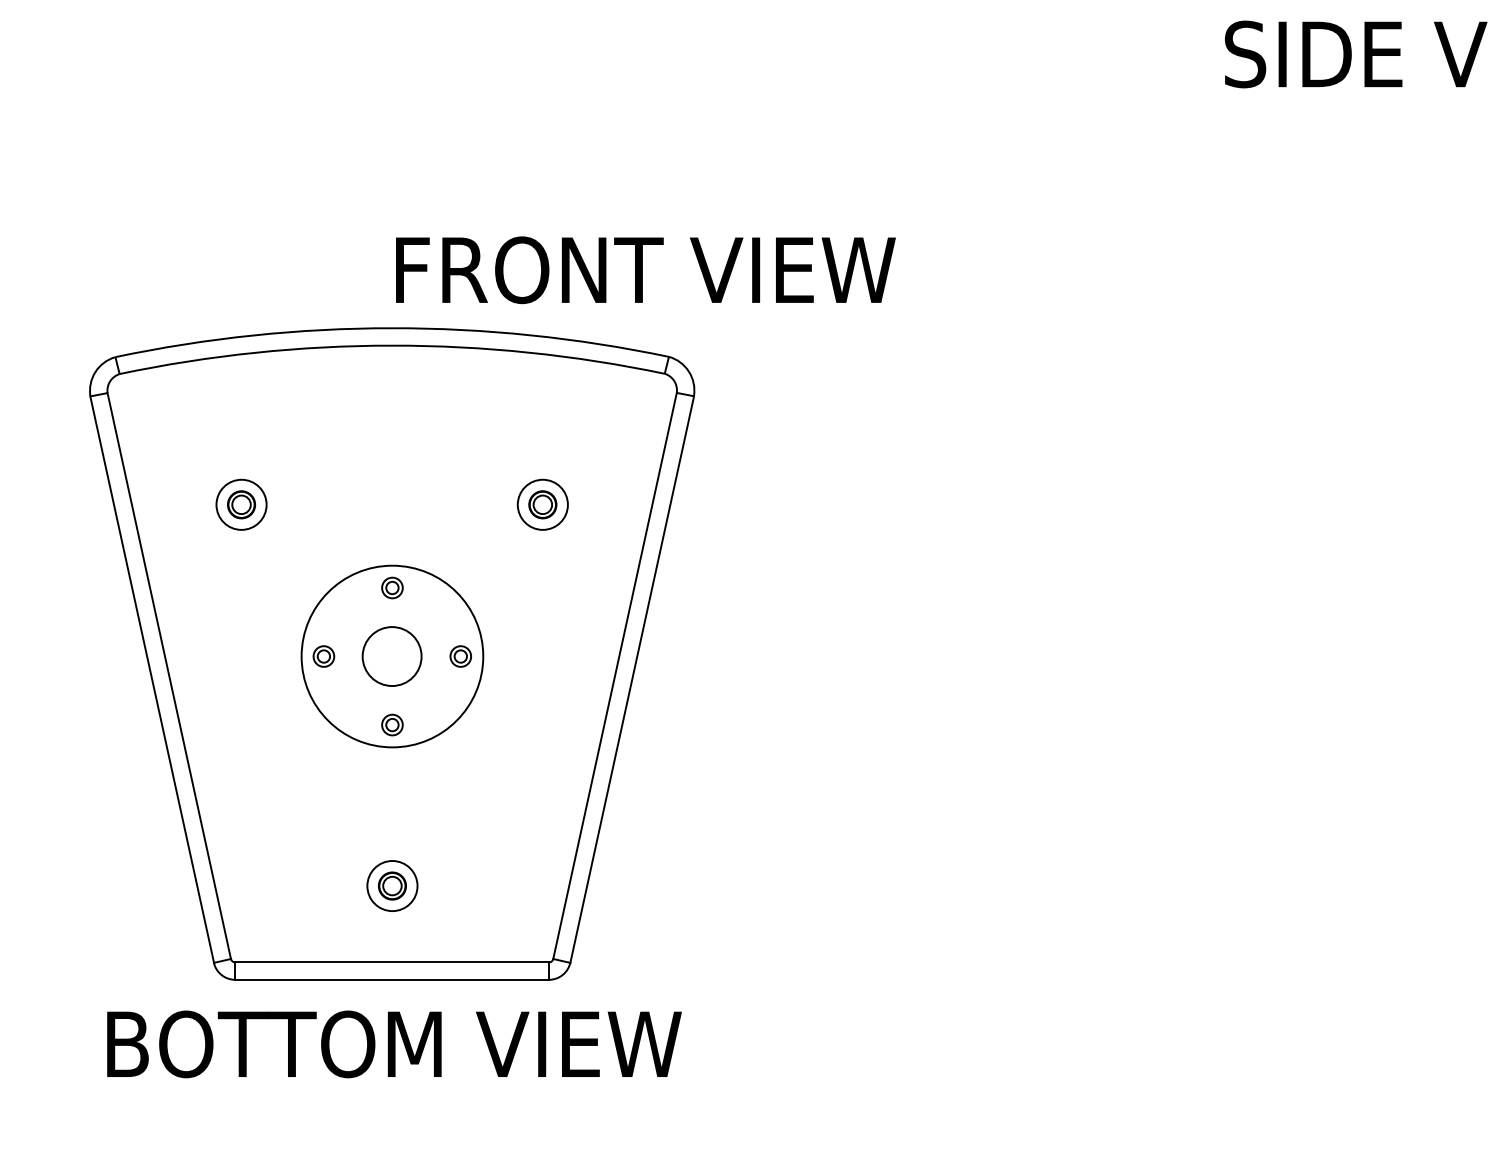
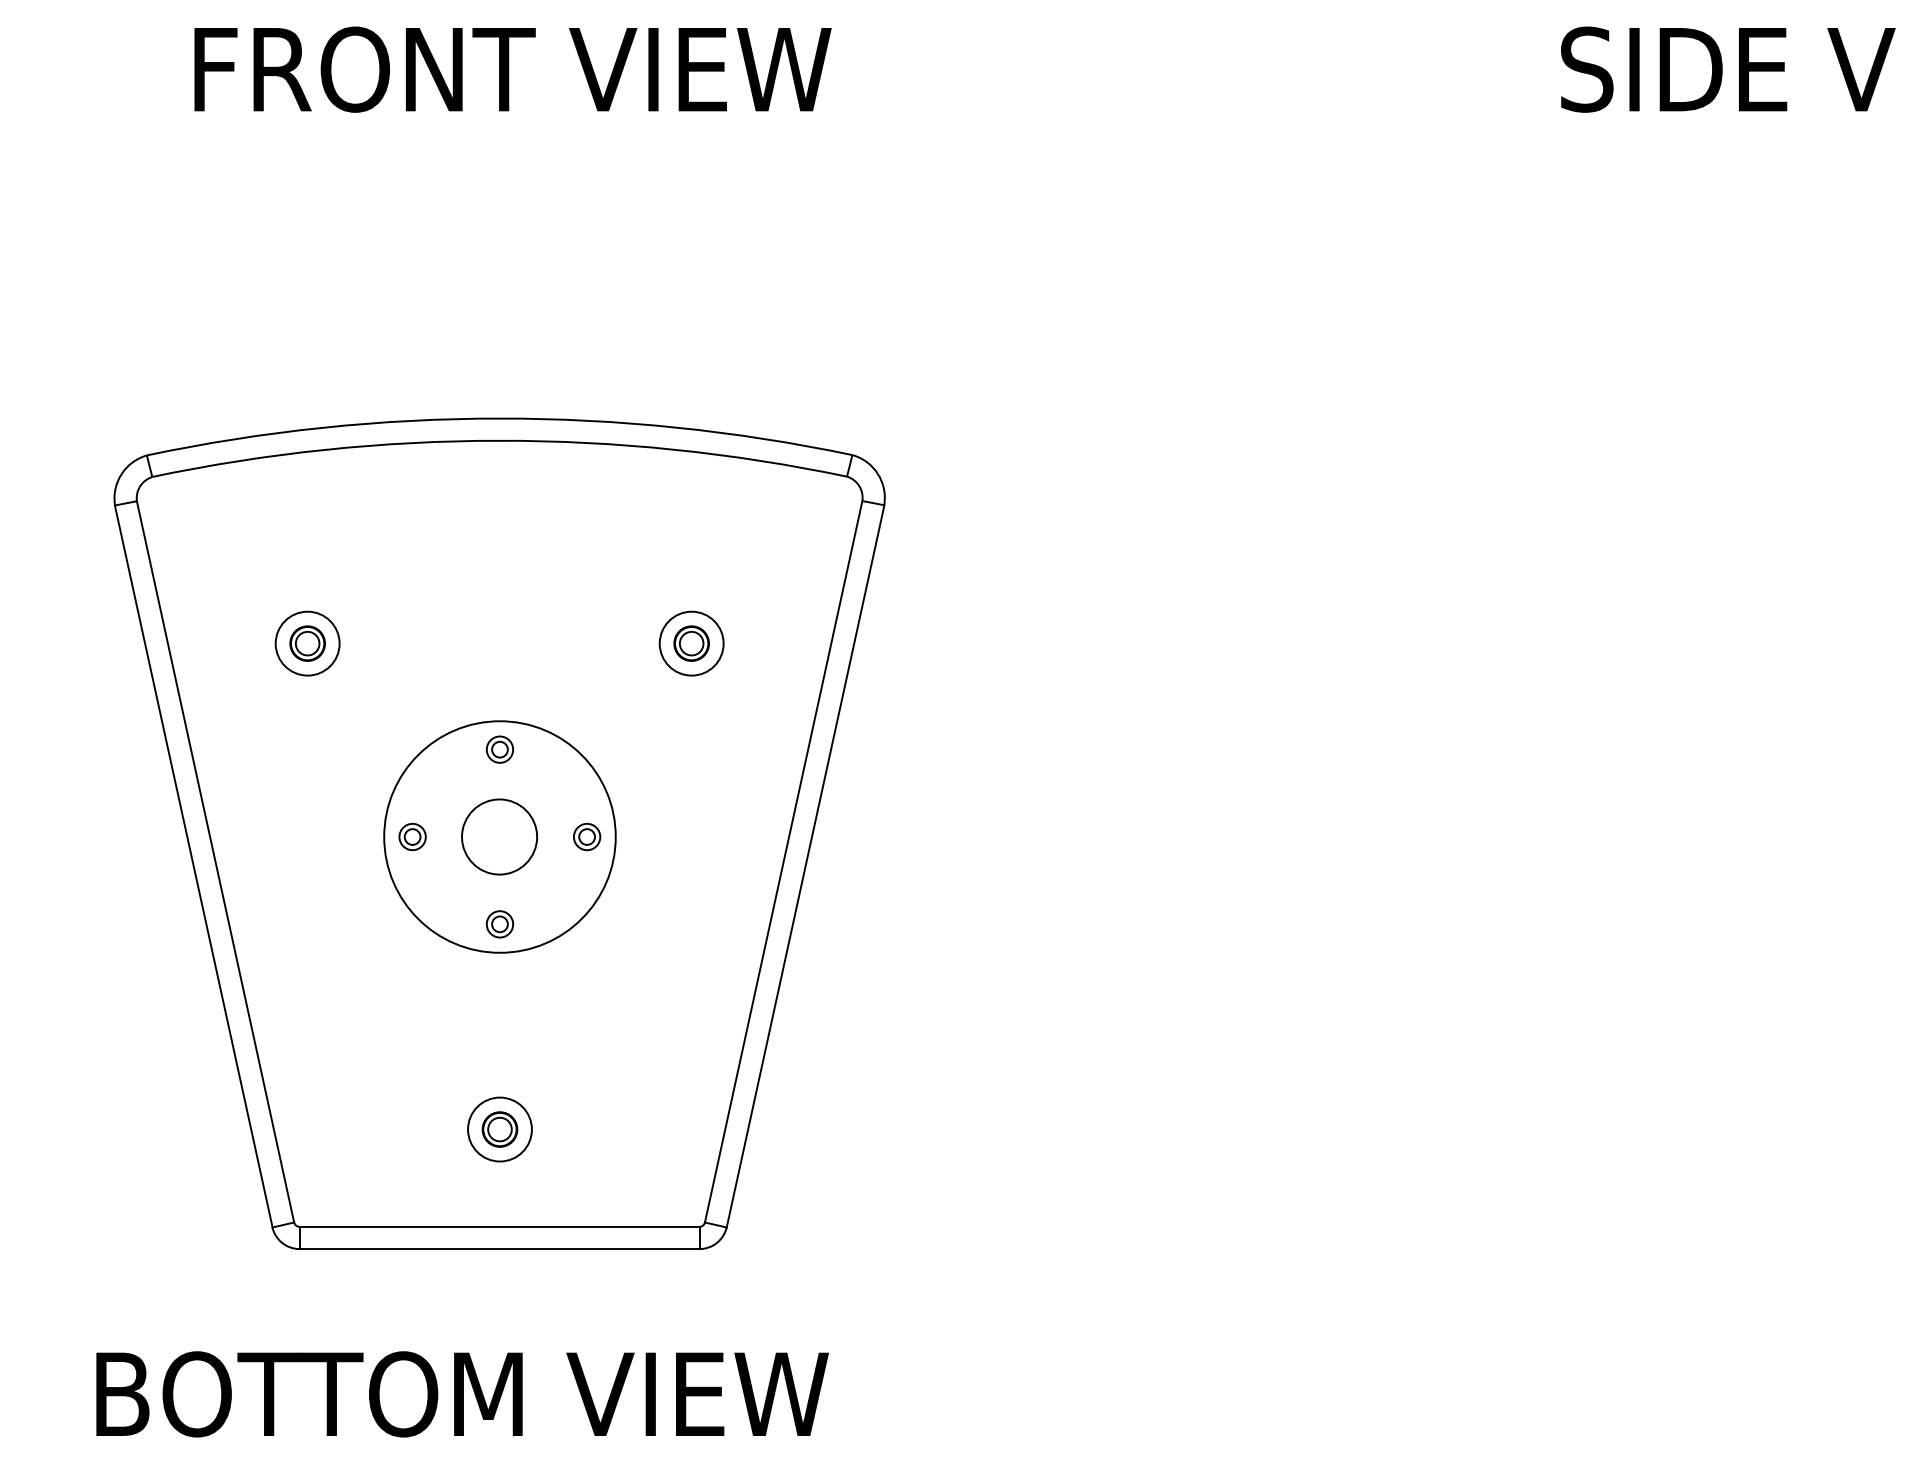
text: (645, 270) -> (512, 69), moved
text: (394, 1044) -> (462, 1394), moved

